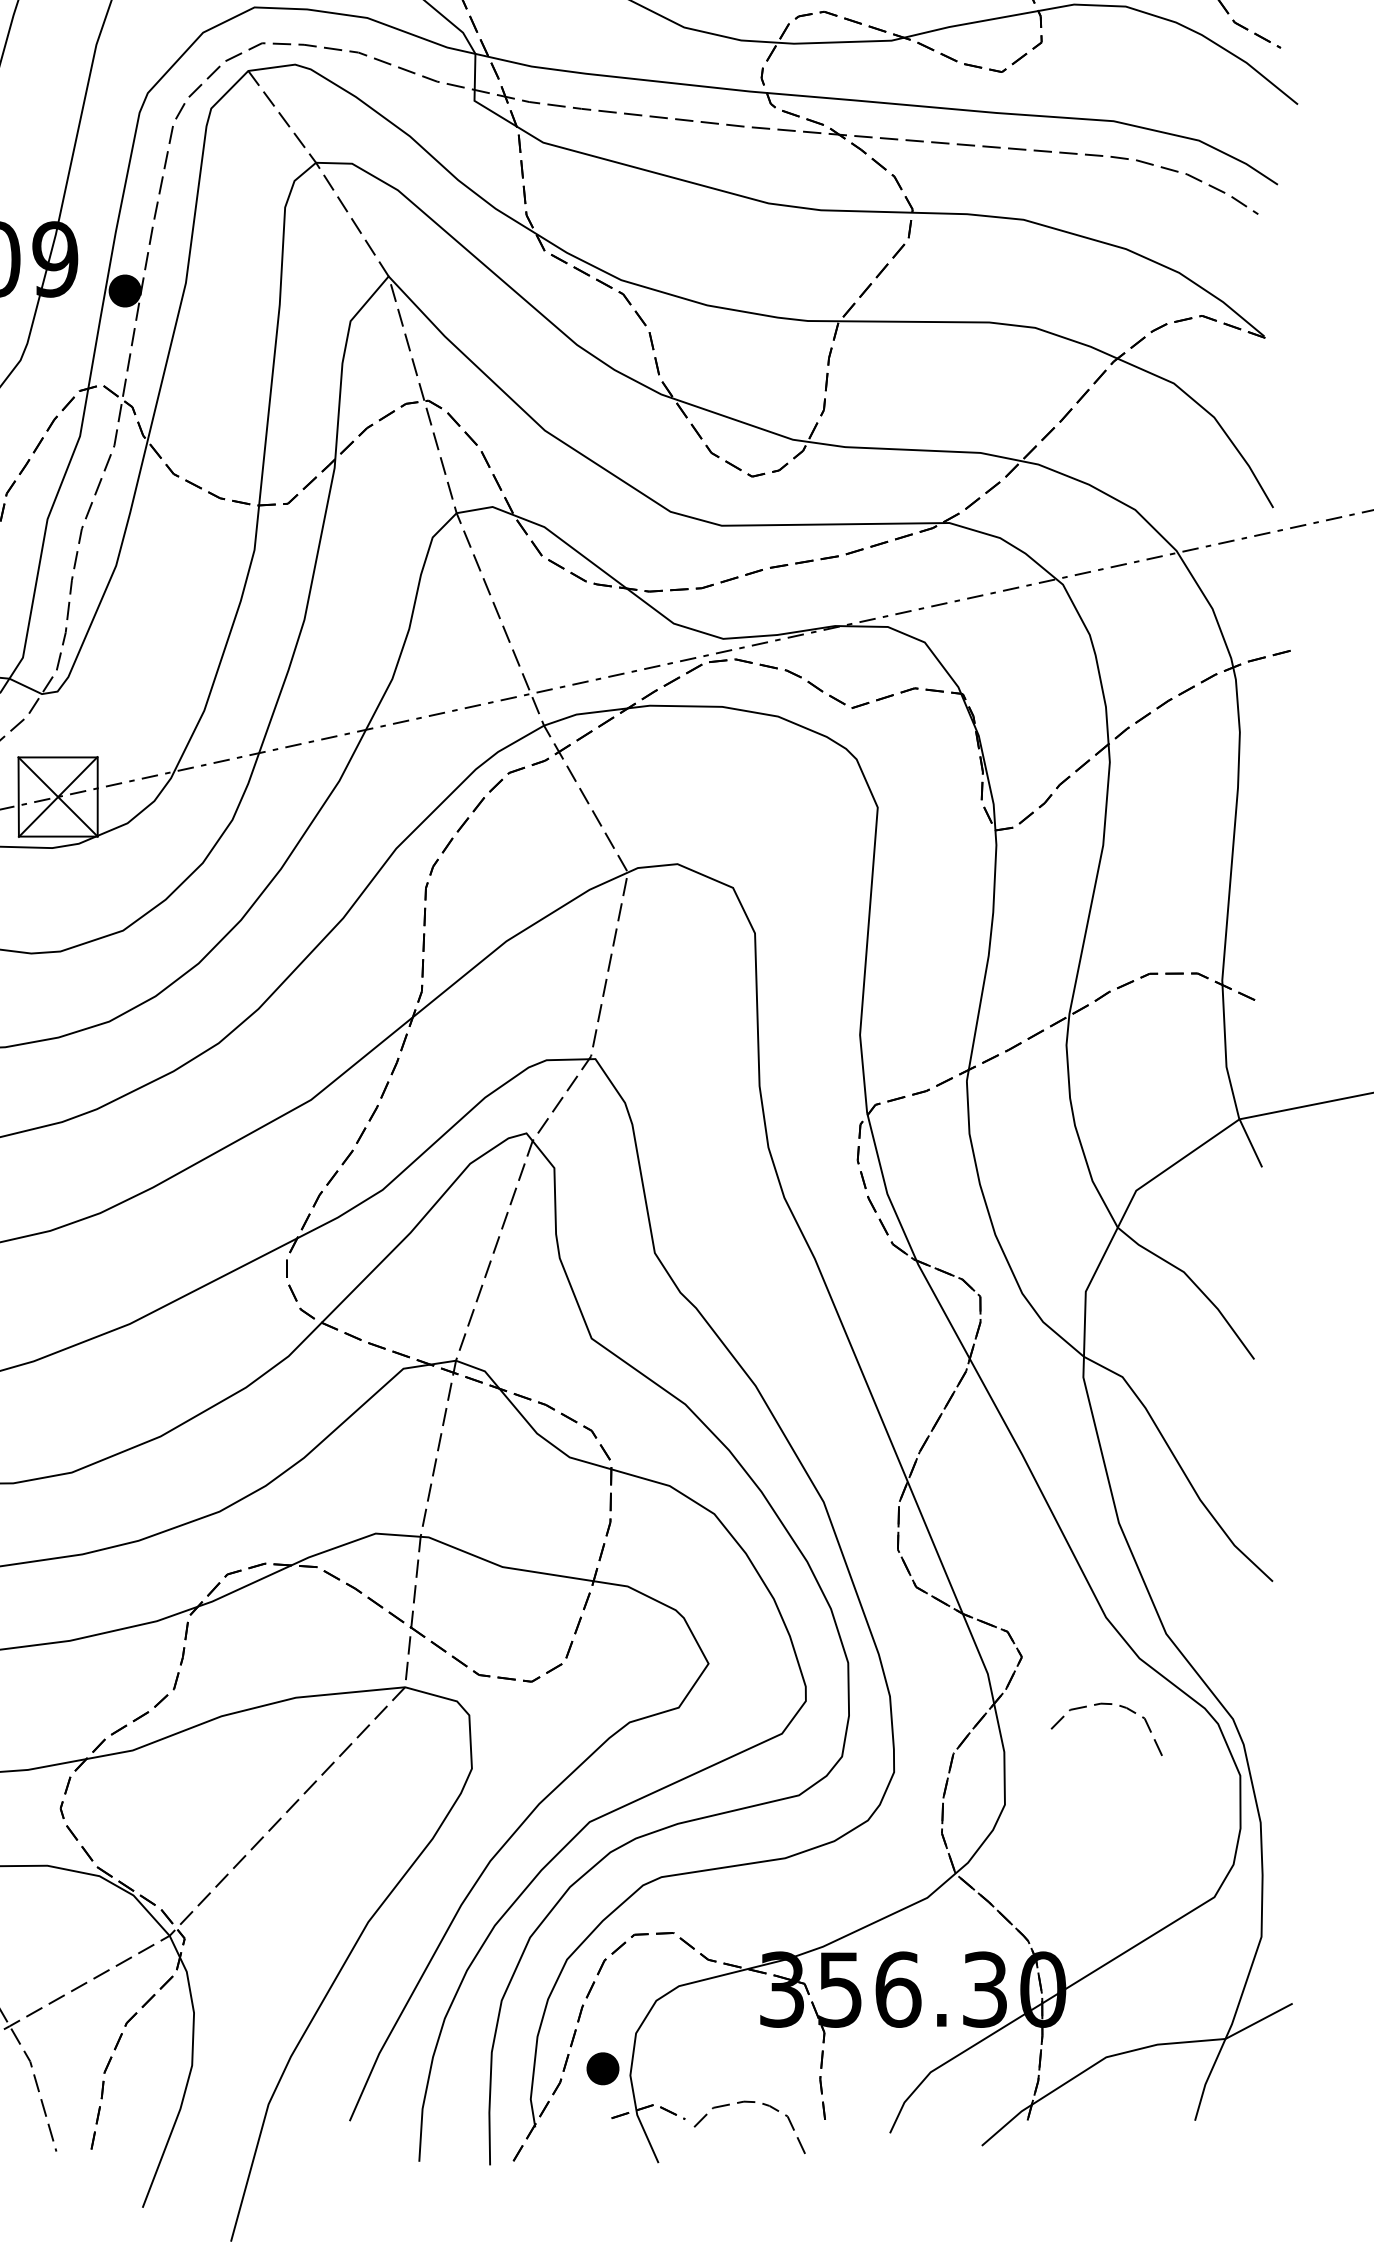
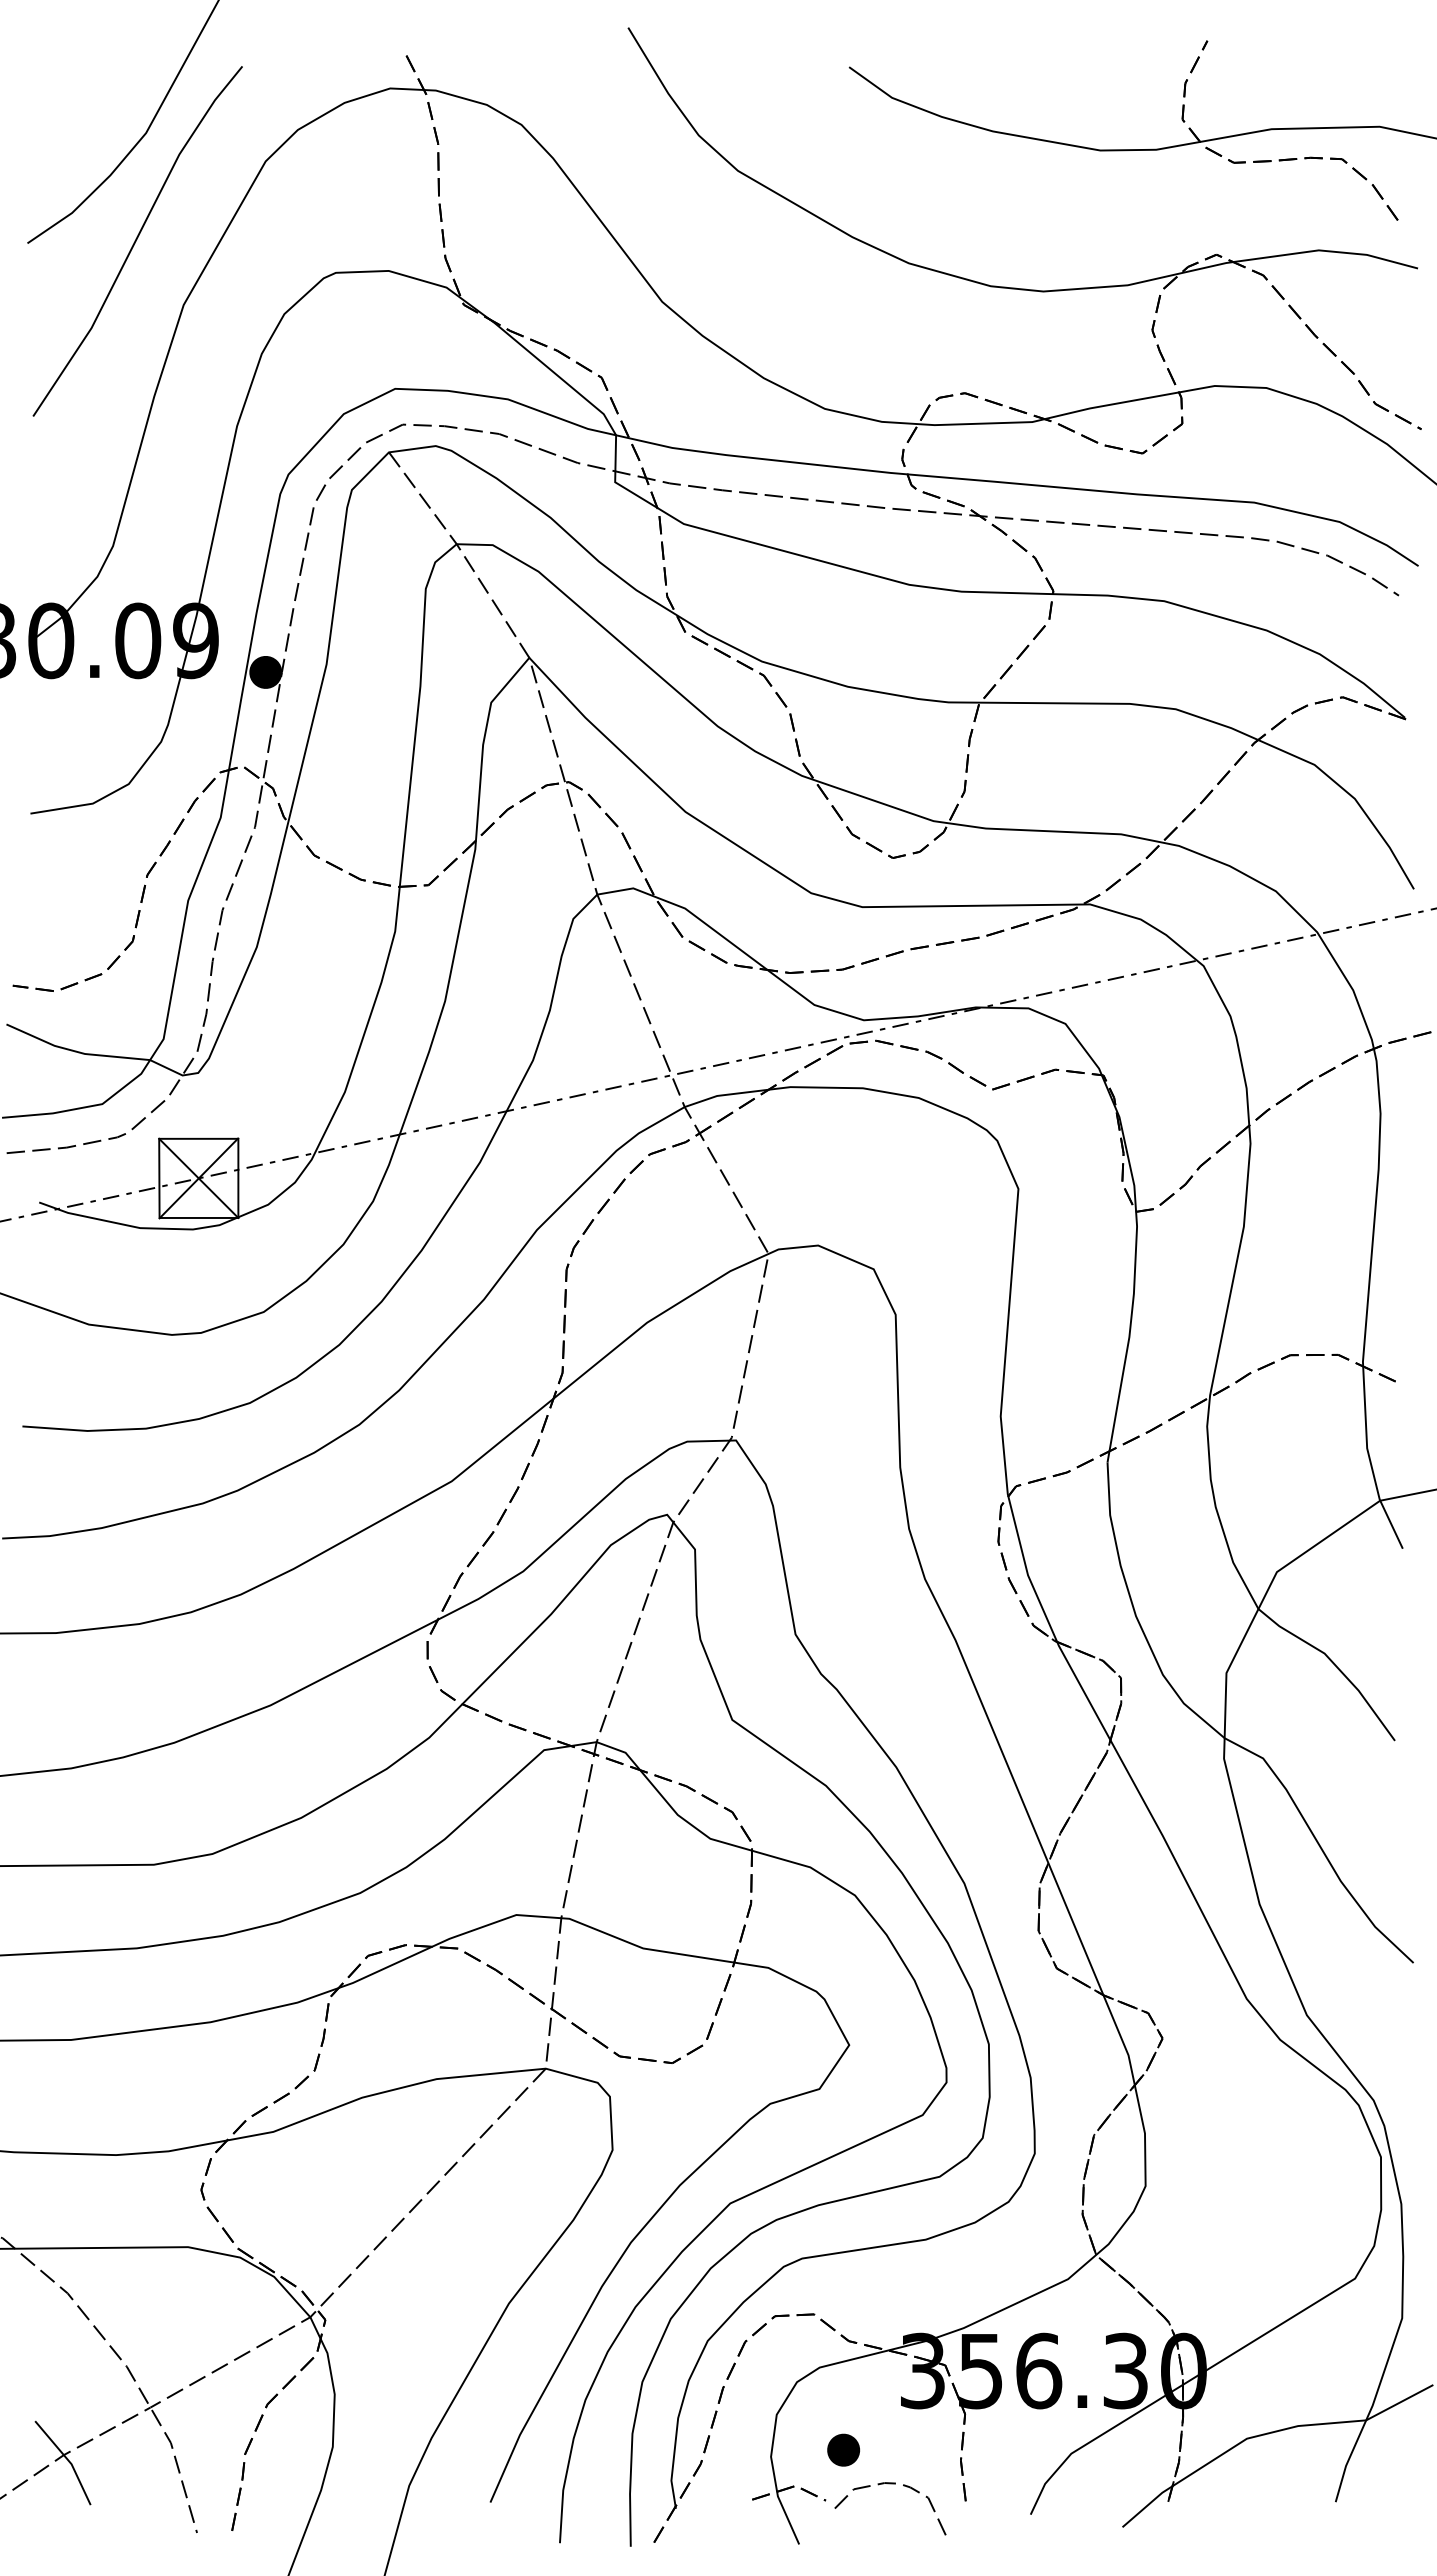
curve: (1106, 1705) -> (1247, 2086), removed
part: (602, 2068) -> (843, 2449), moved

